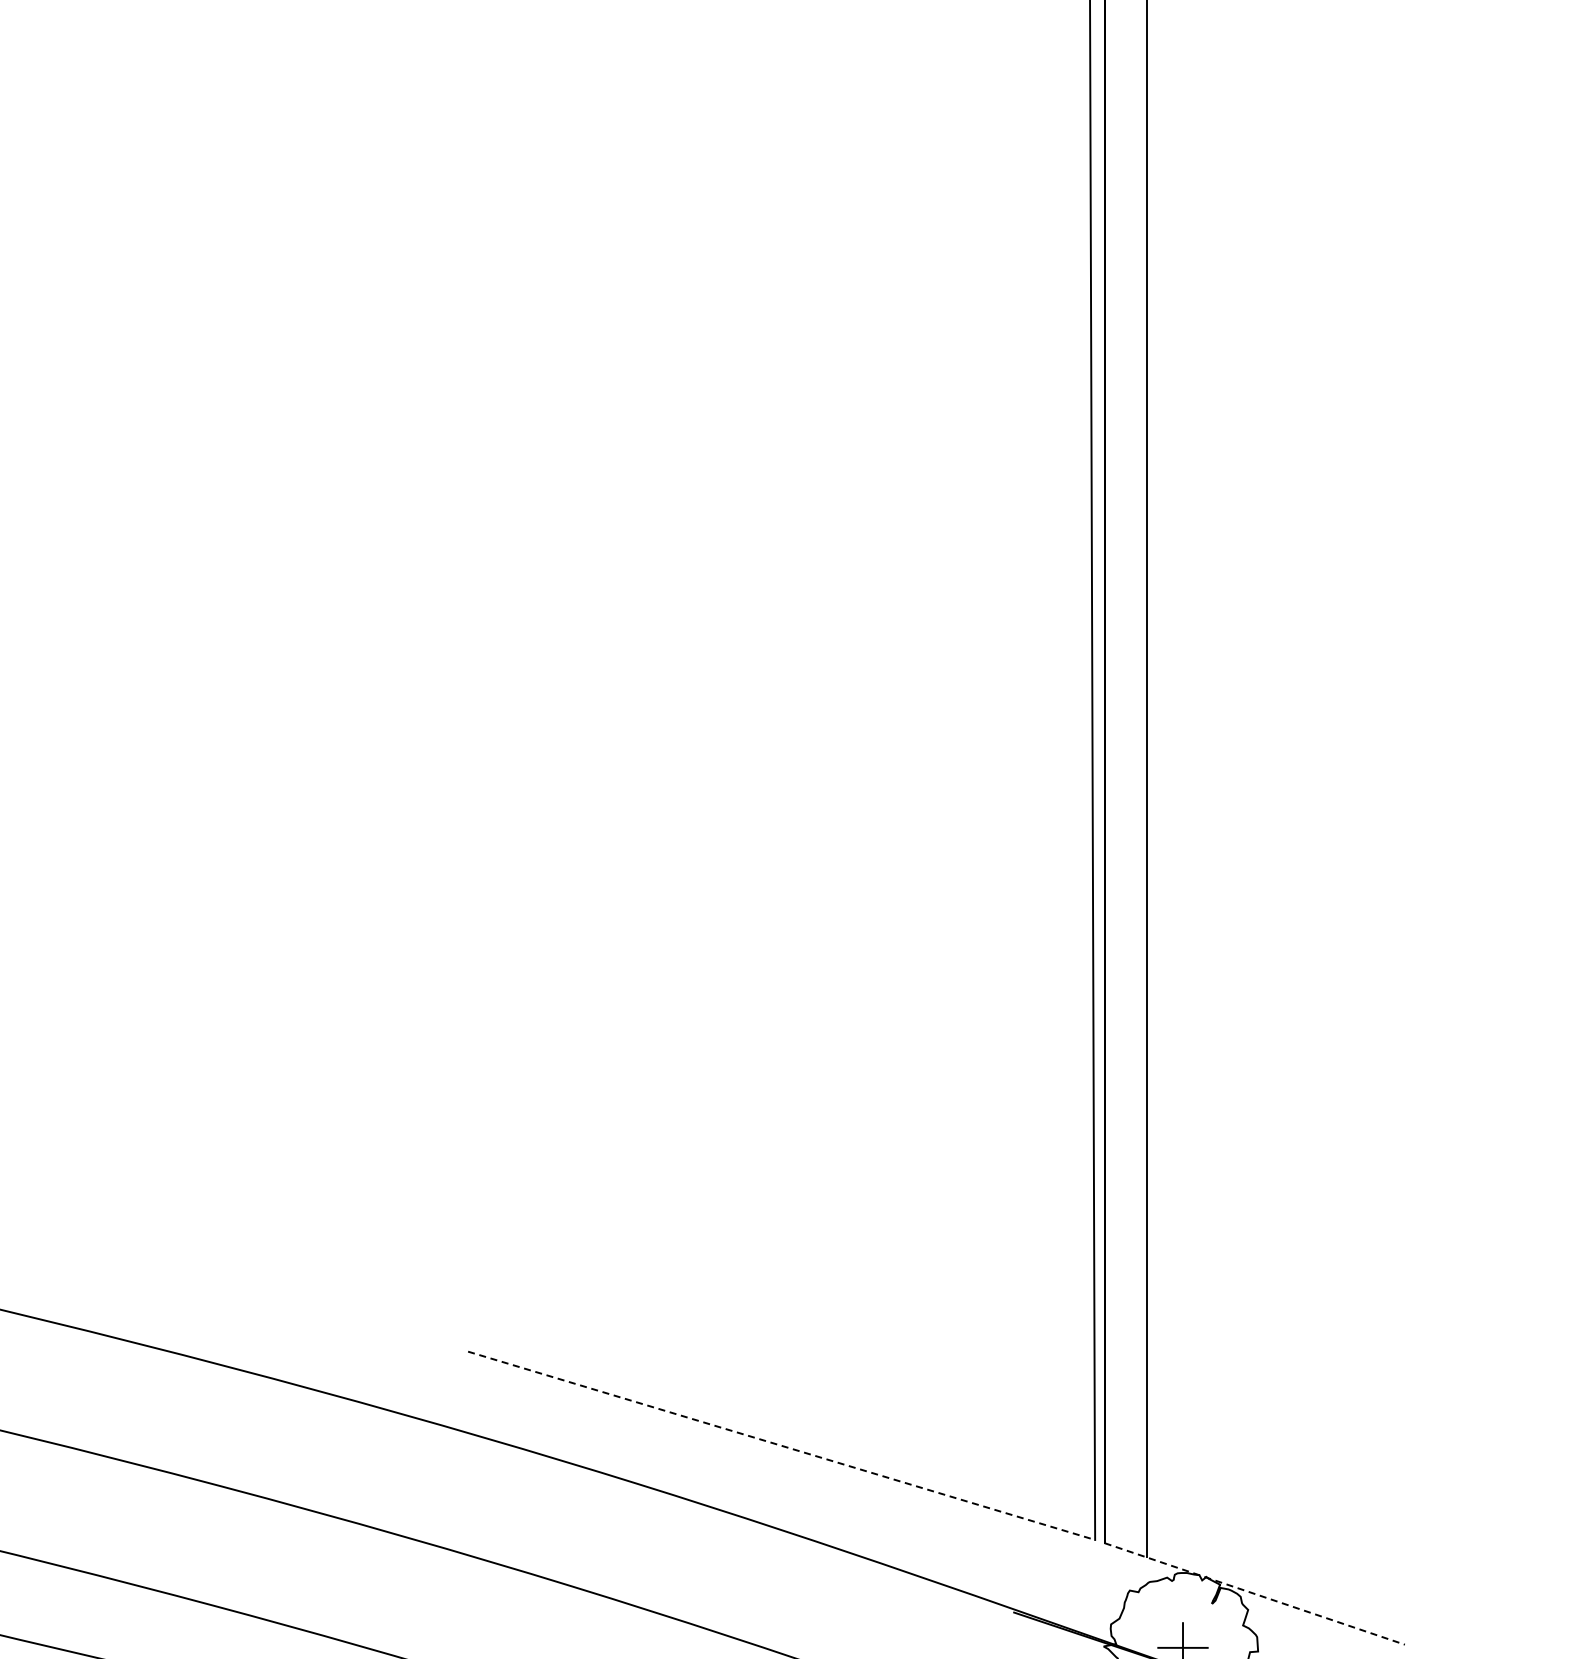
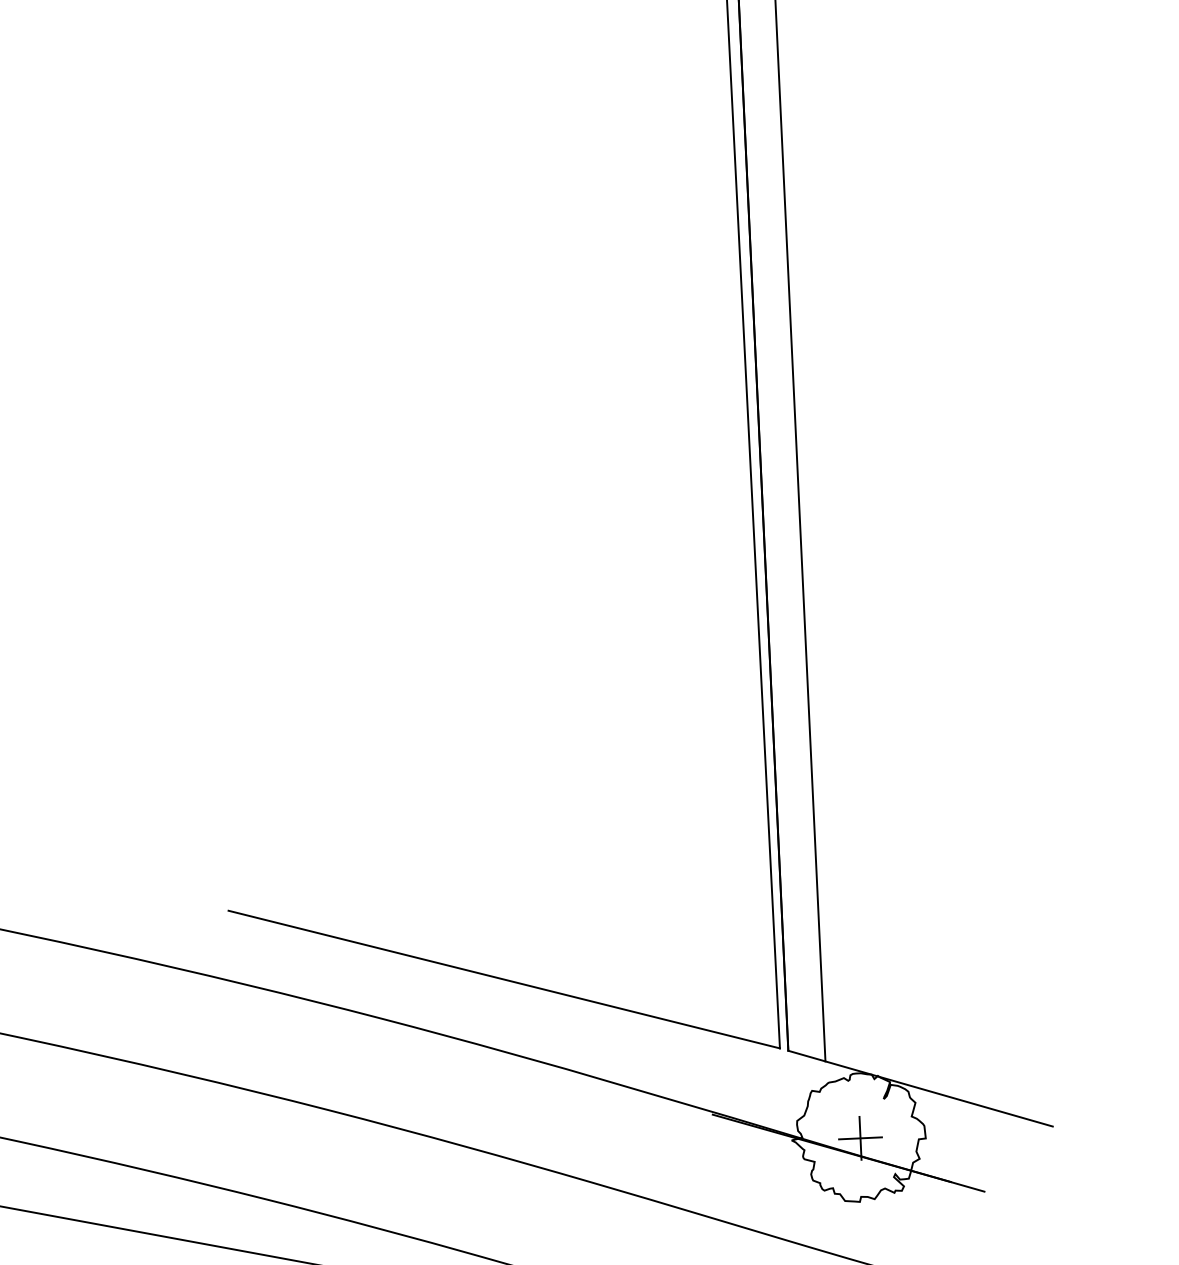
line: (782, 1445) -> (505, 979), dashed -> solid
line: (1255, 1594) -> (921, 1089), dashed -> solid

